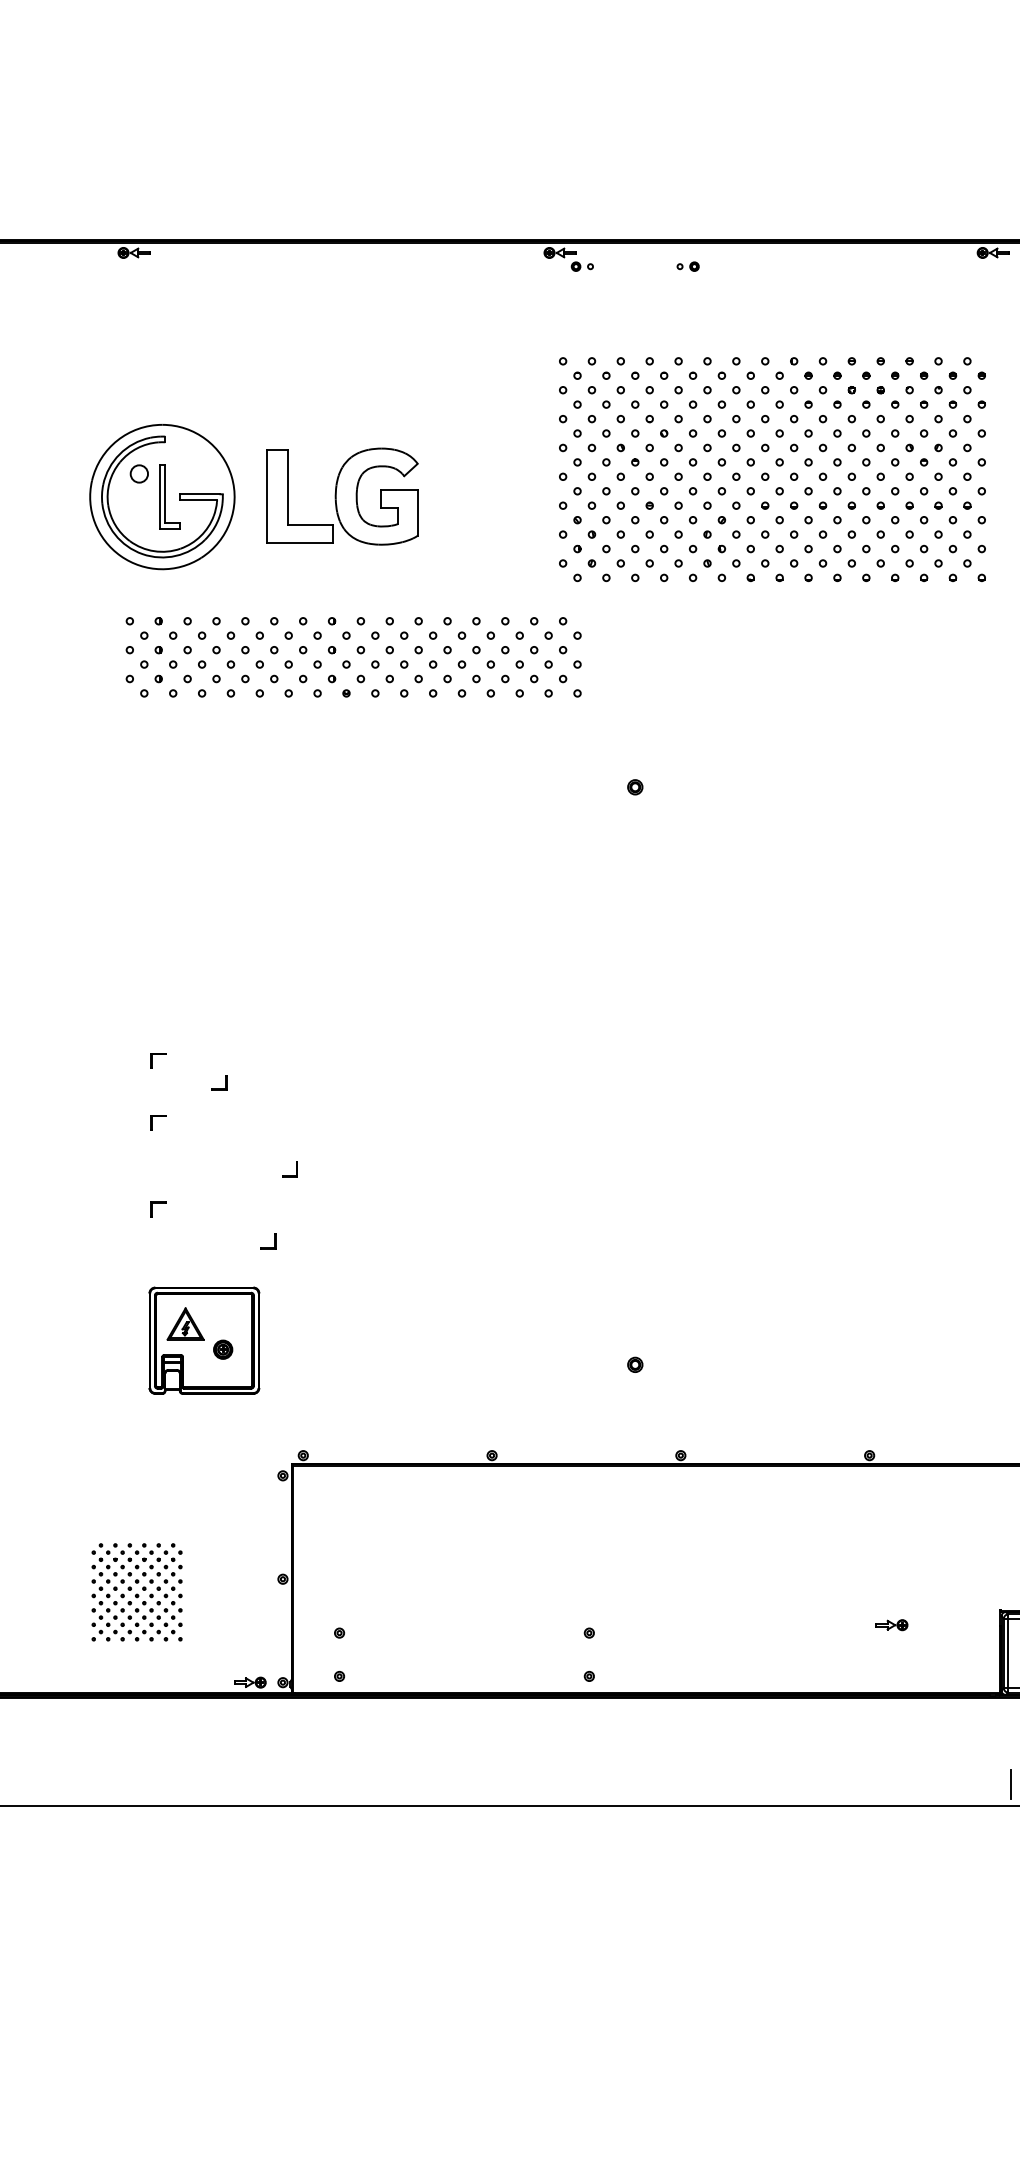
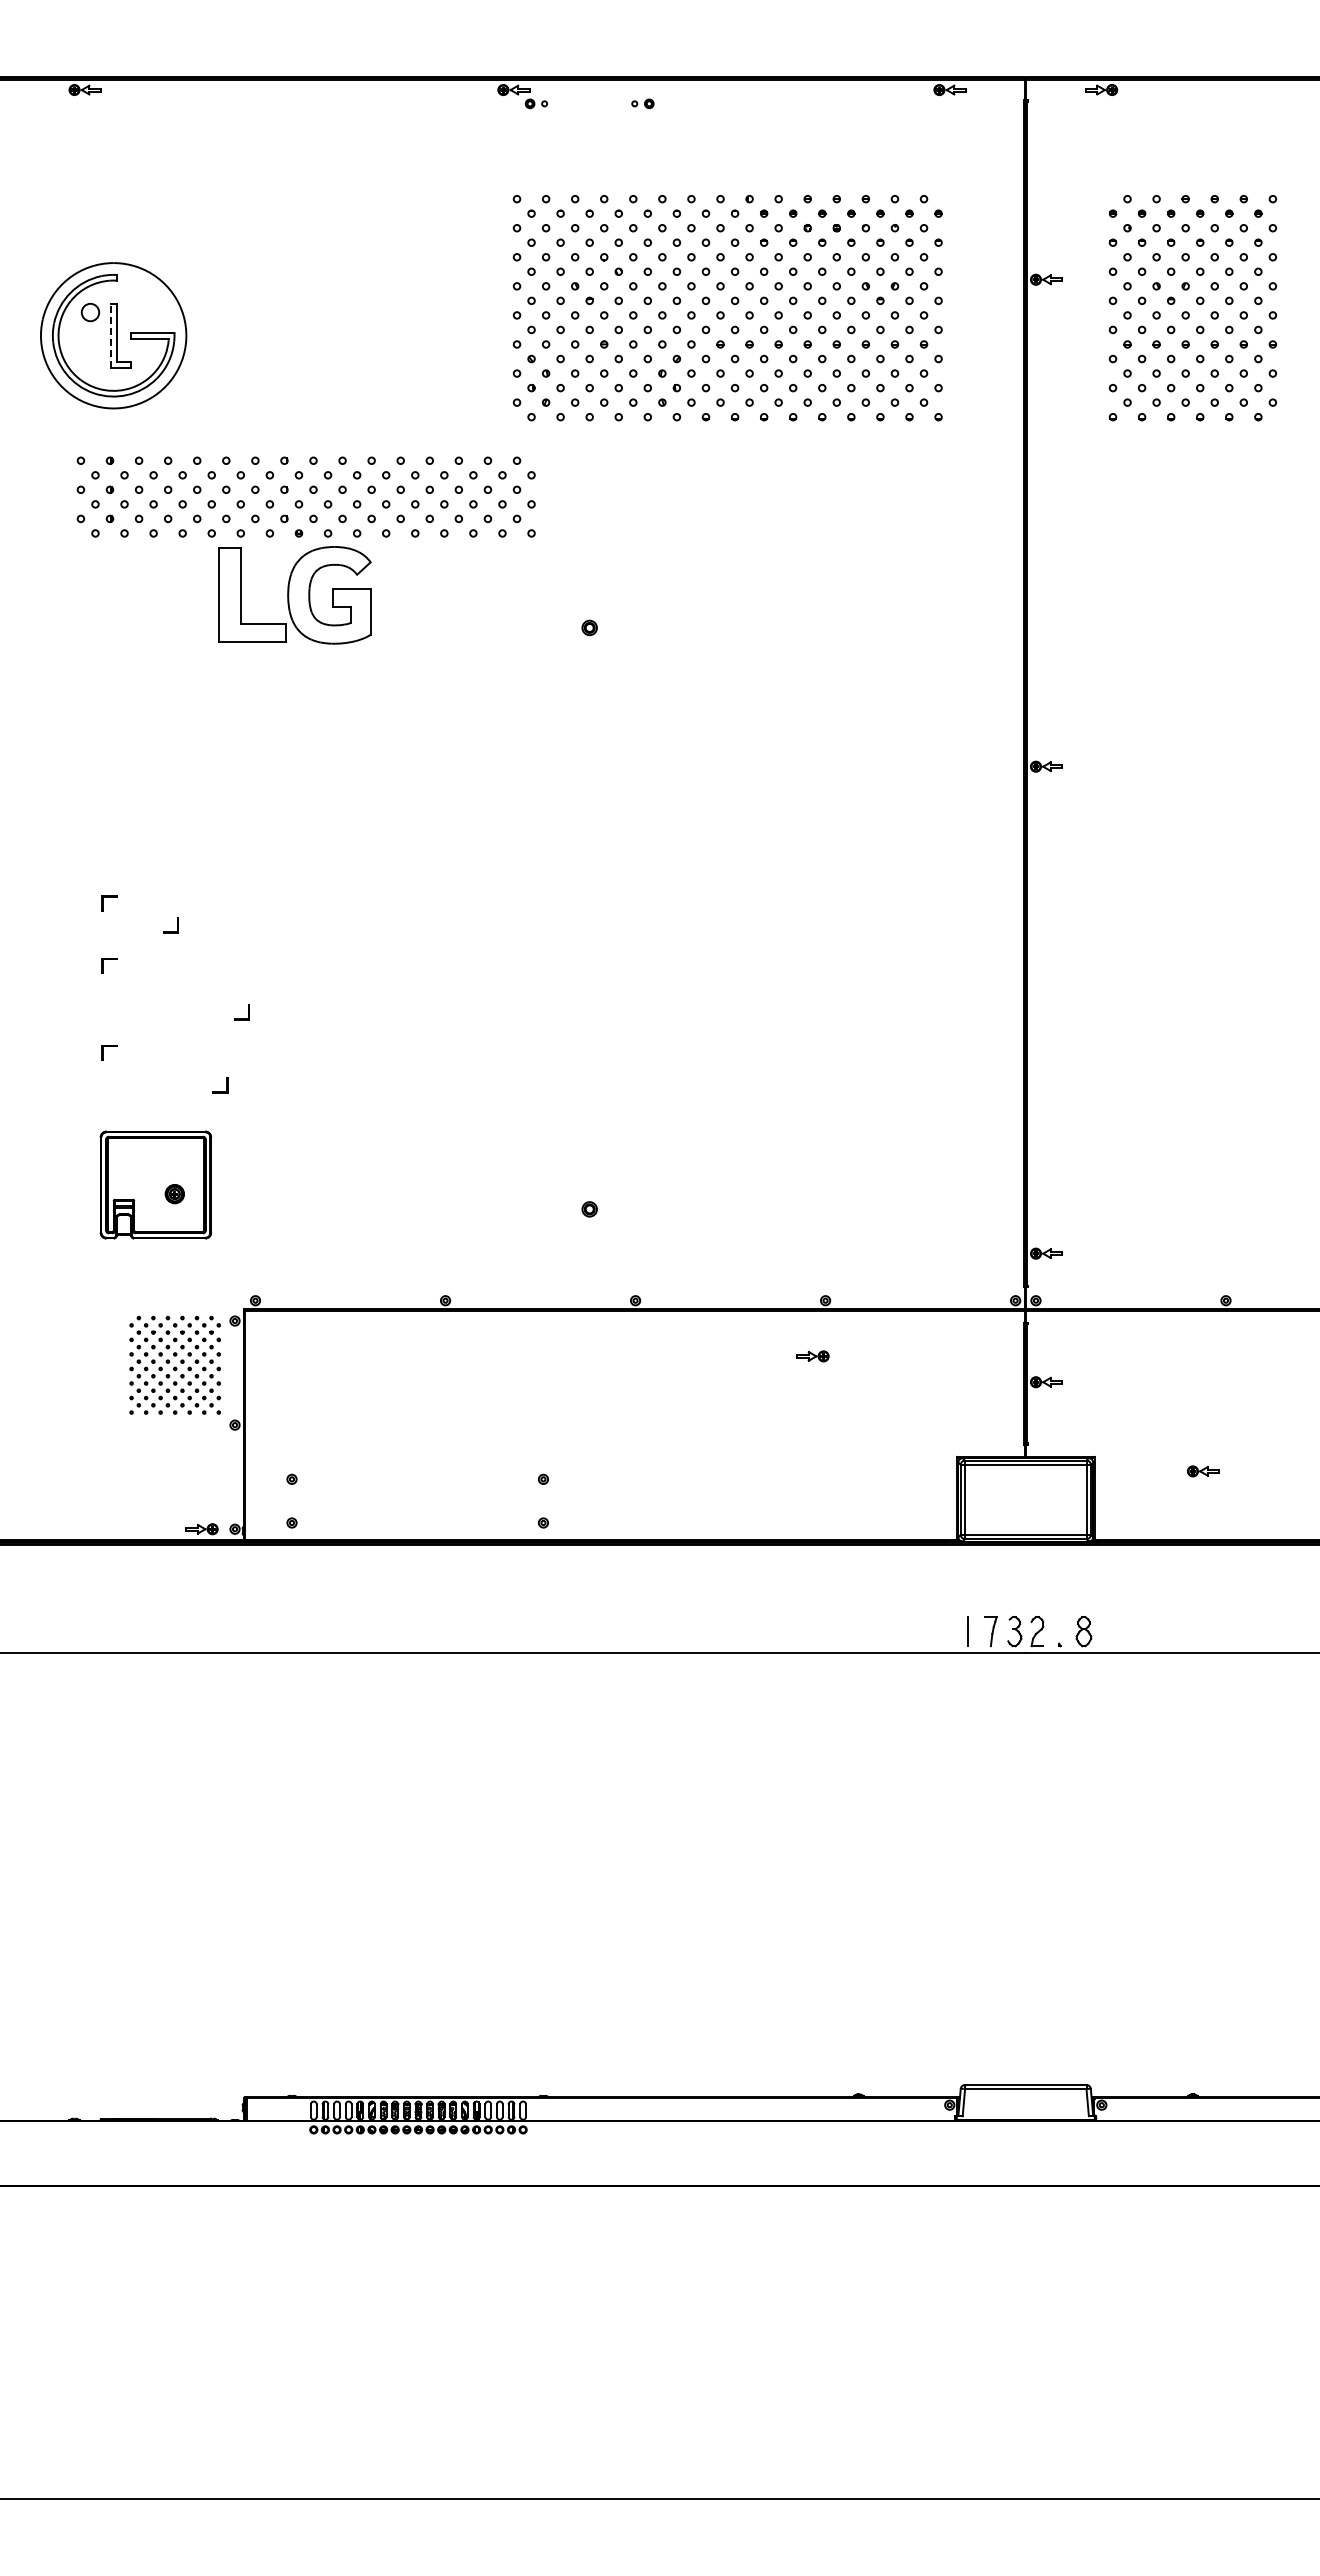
line: (159, 496) -> (110, 335), solid -> dashed
part: (342, 496) -> (294, 595), moved
part: (185, 1323) -> (136, 1167), removed
part: (136, 1591) -> (174, 1364), moved
part: (891, 1625) -> (812, 1356), moved

